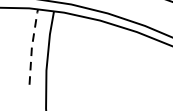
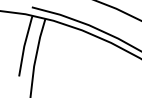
line: (32, 46) -> (24, 45), dashed -> solid

